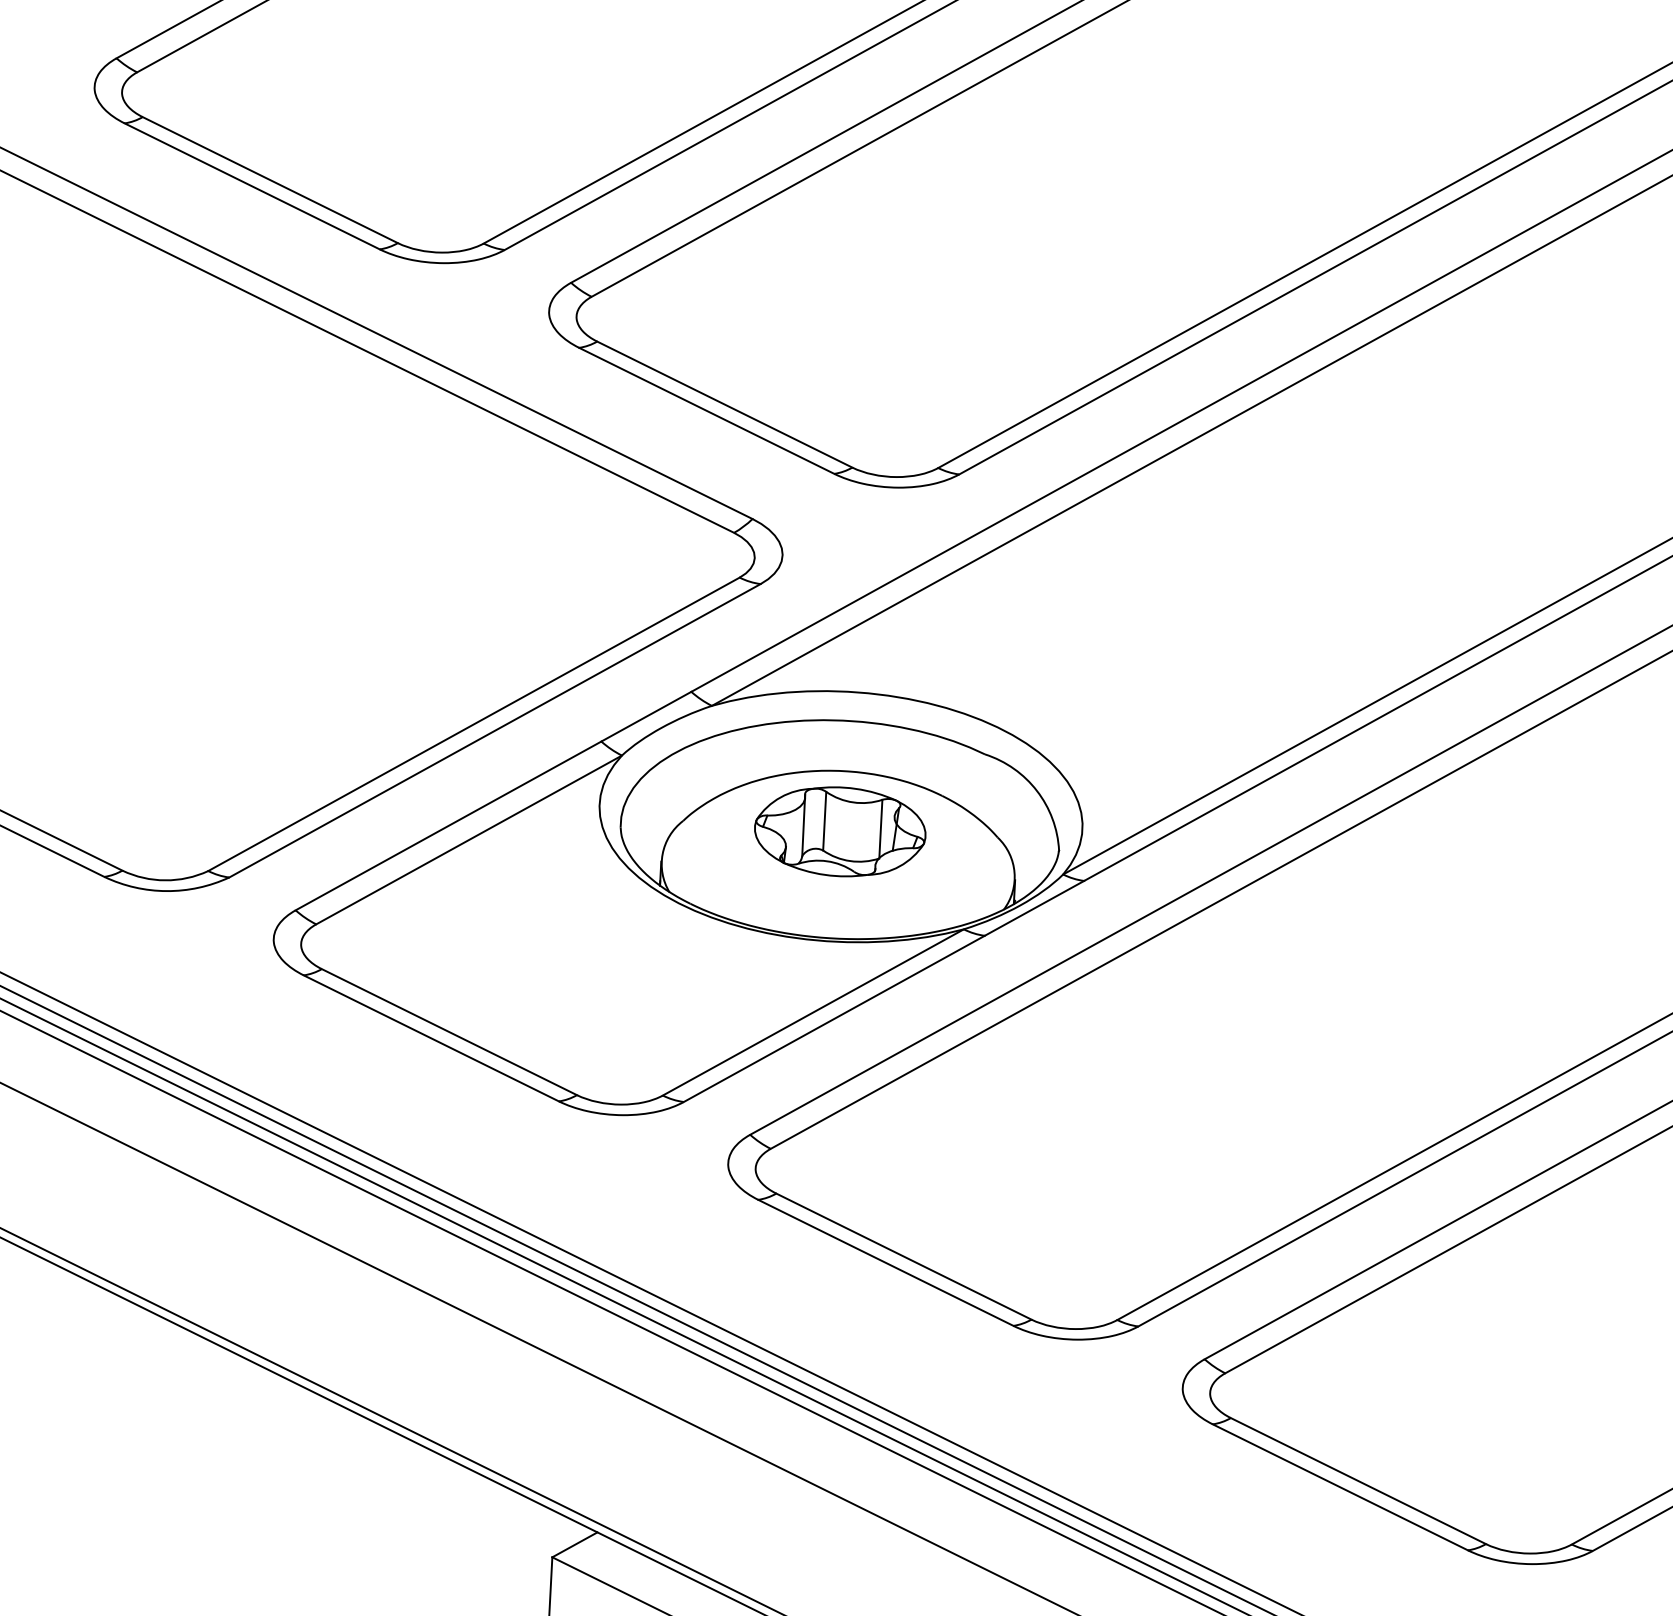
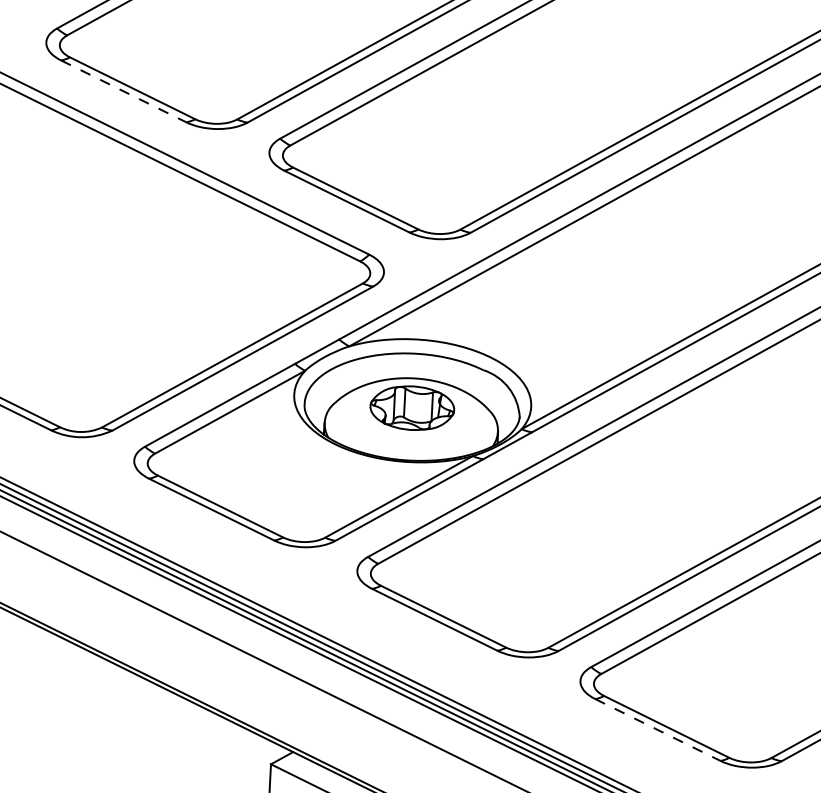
line: (251, 186) -> (123, 91), solid -> dashed
line: (1339, 1486) -> (657, 729), solid -> dashed

